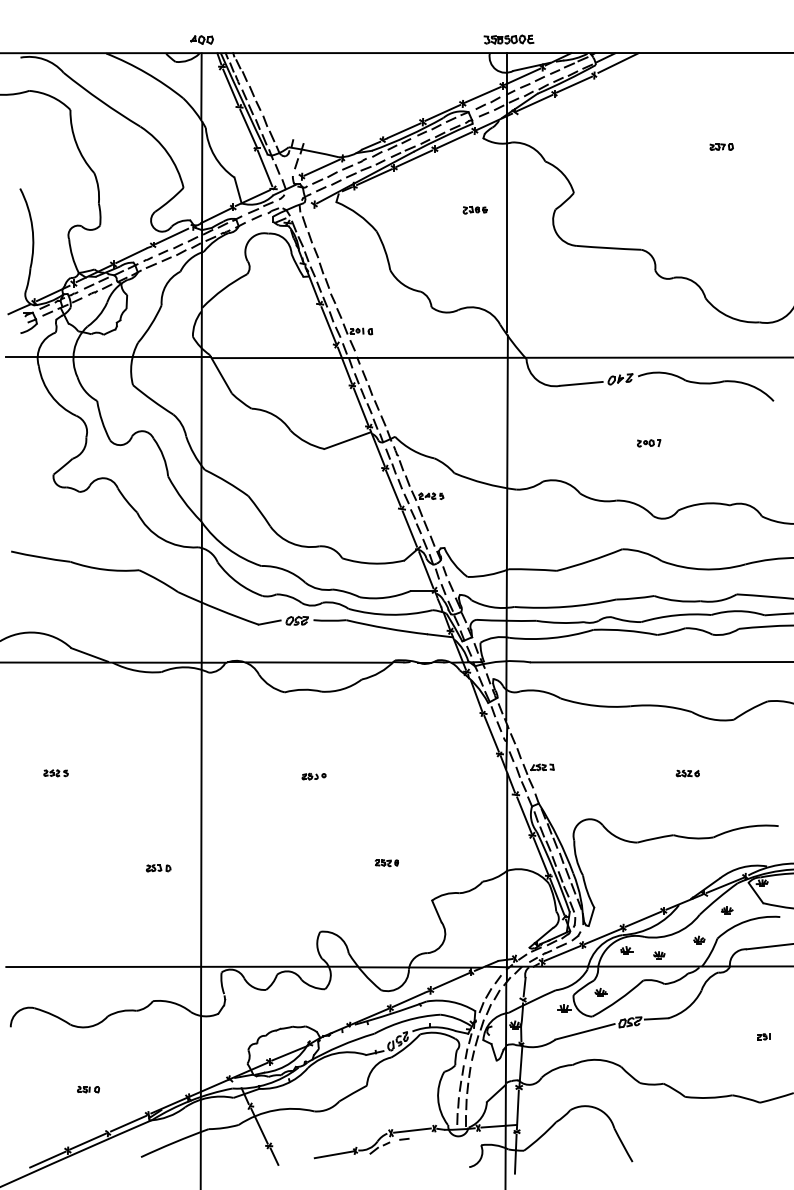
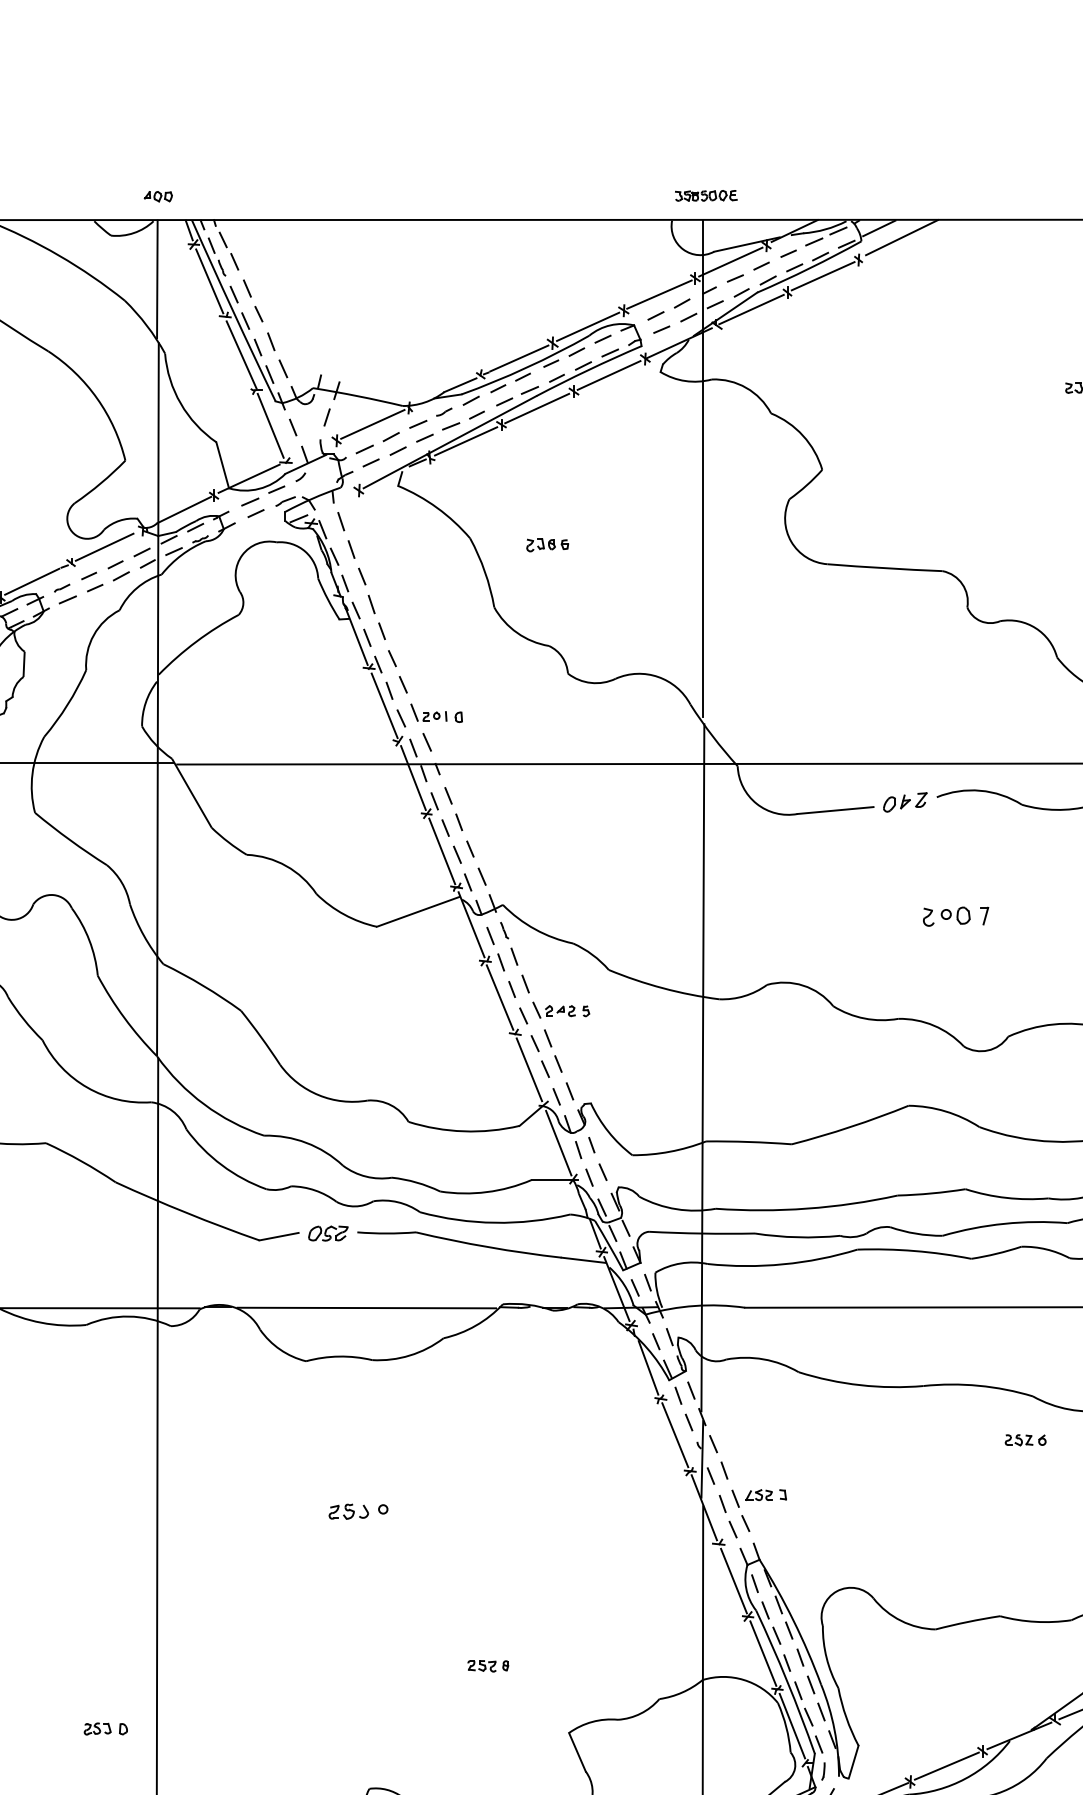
part: (201, 39) -> (157, 195), size x0.7
part: (508, 39) -> (705, 195), size x0.7
part: (474, 210) -> (546, 545), moved
part: (649, 443) -> (957, 916), size x1.6
part: (687, 773) -> (1025, 1440), moved
part: (313, 776) -> (357, 1511), size x1.4
part: (158, 868) -> (105, 1729), moved

